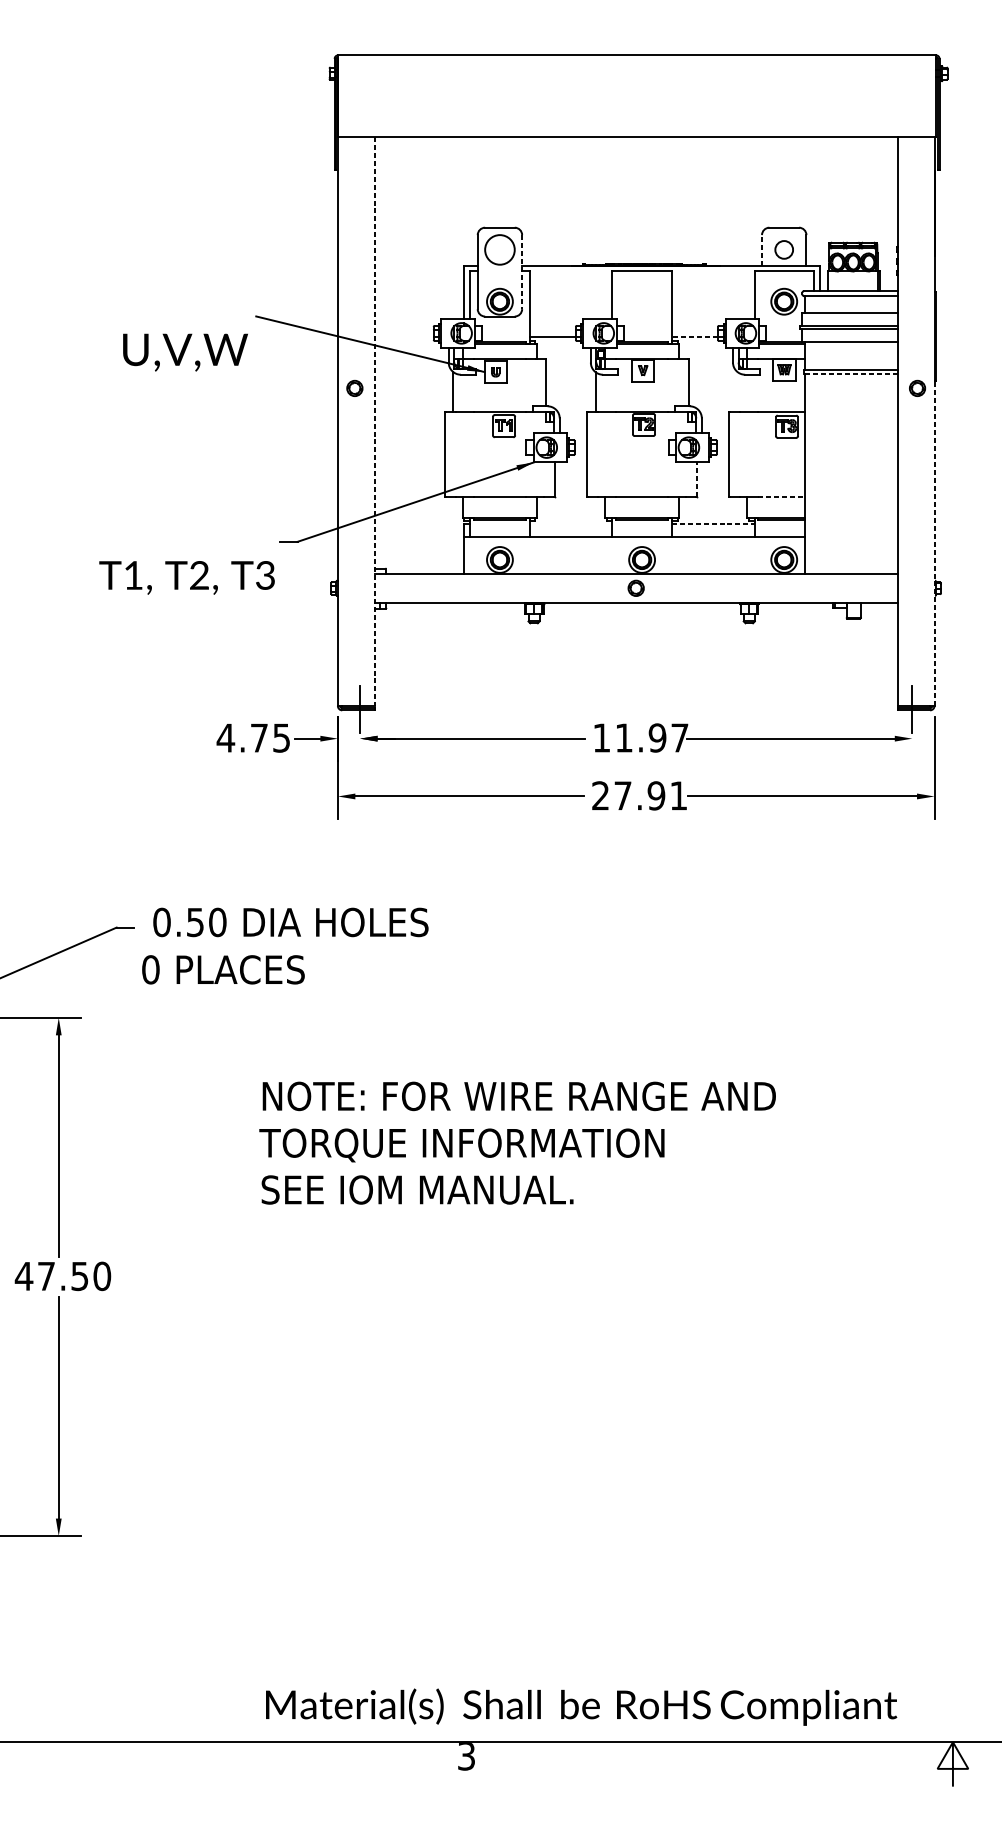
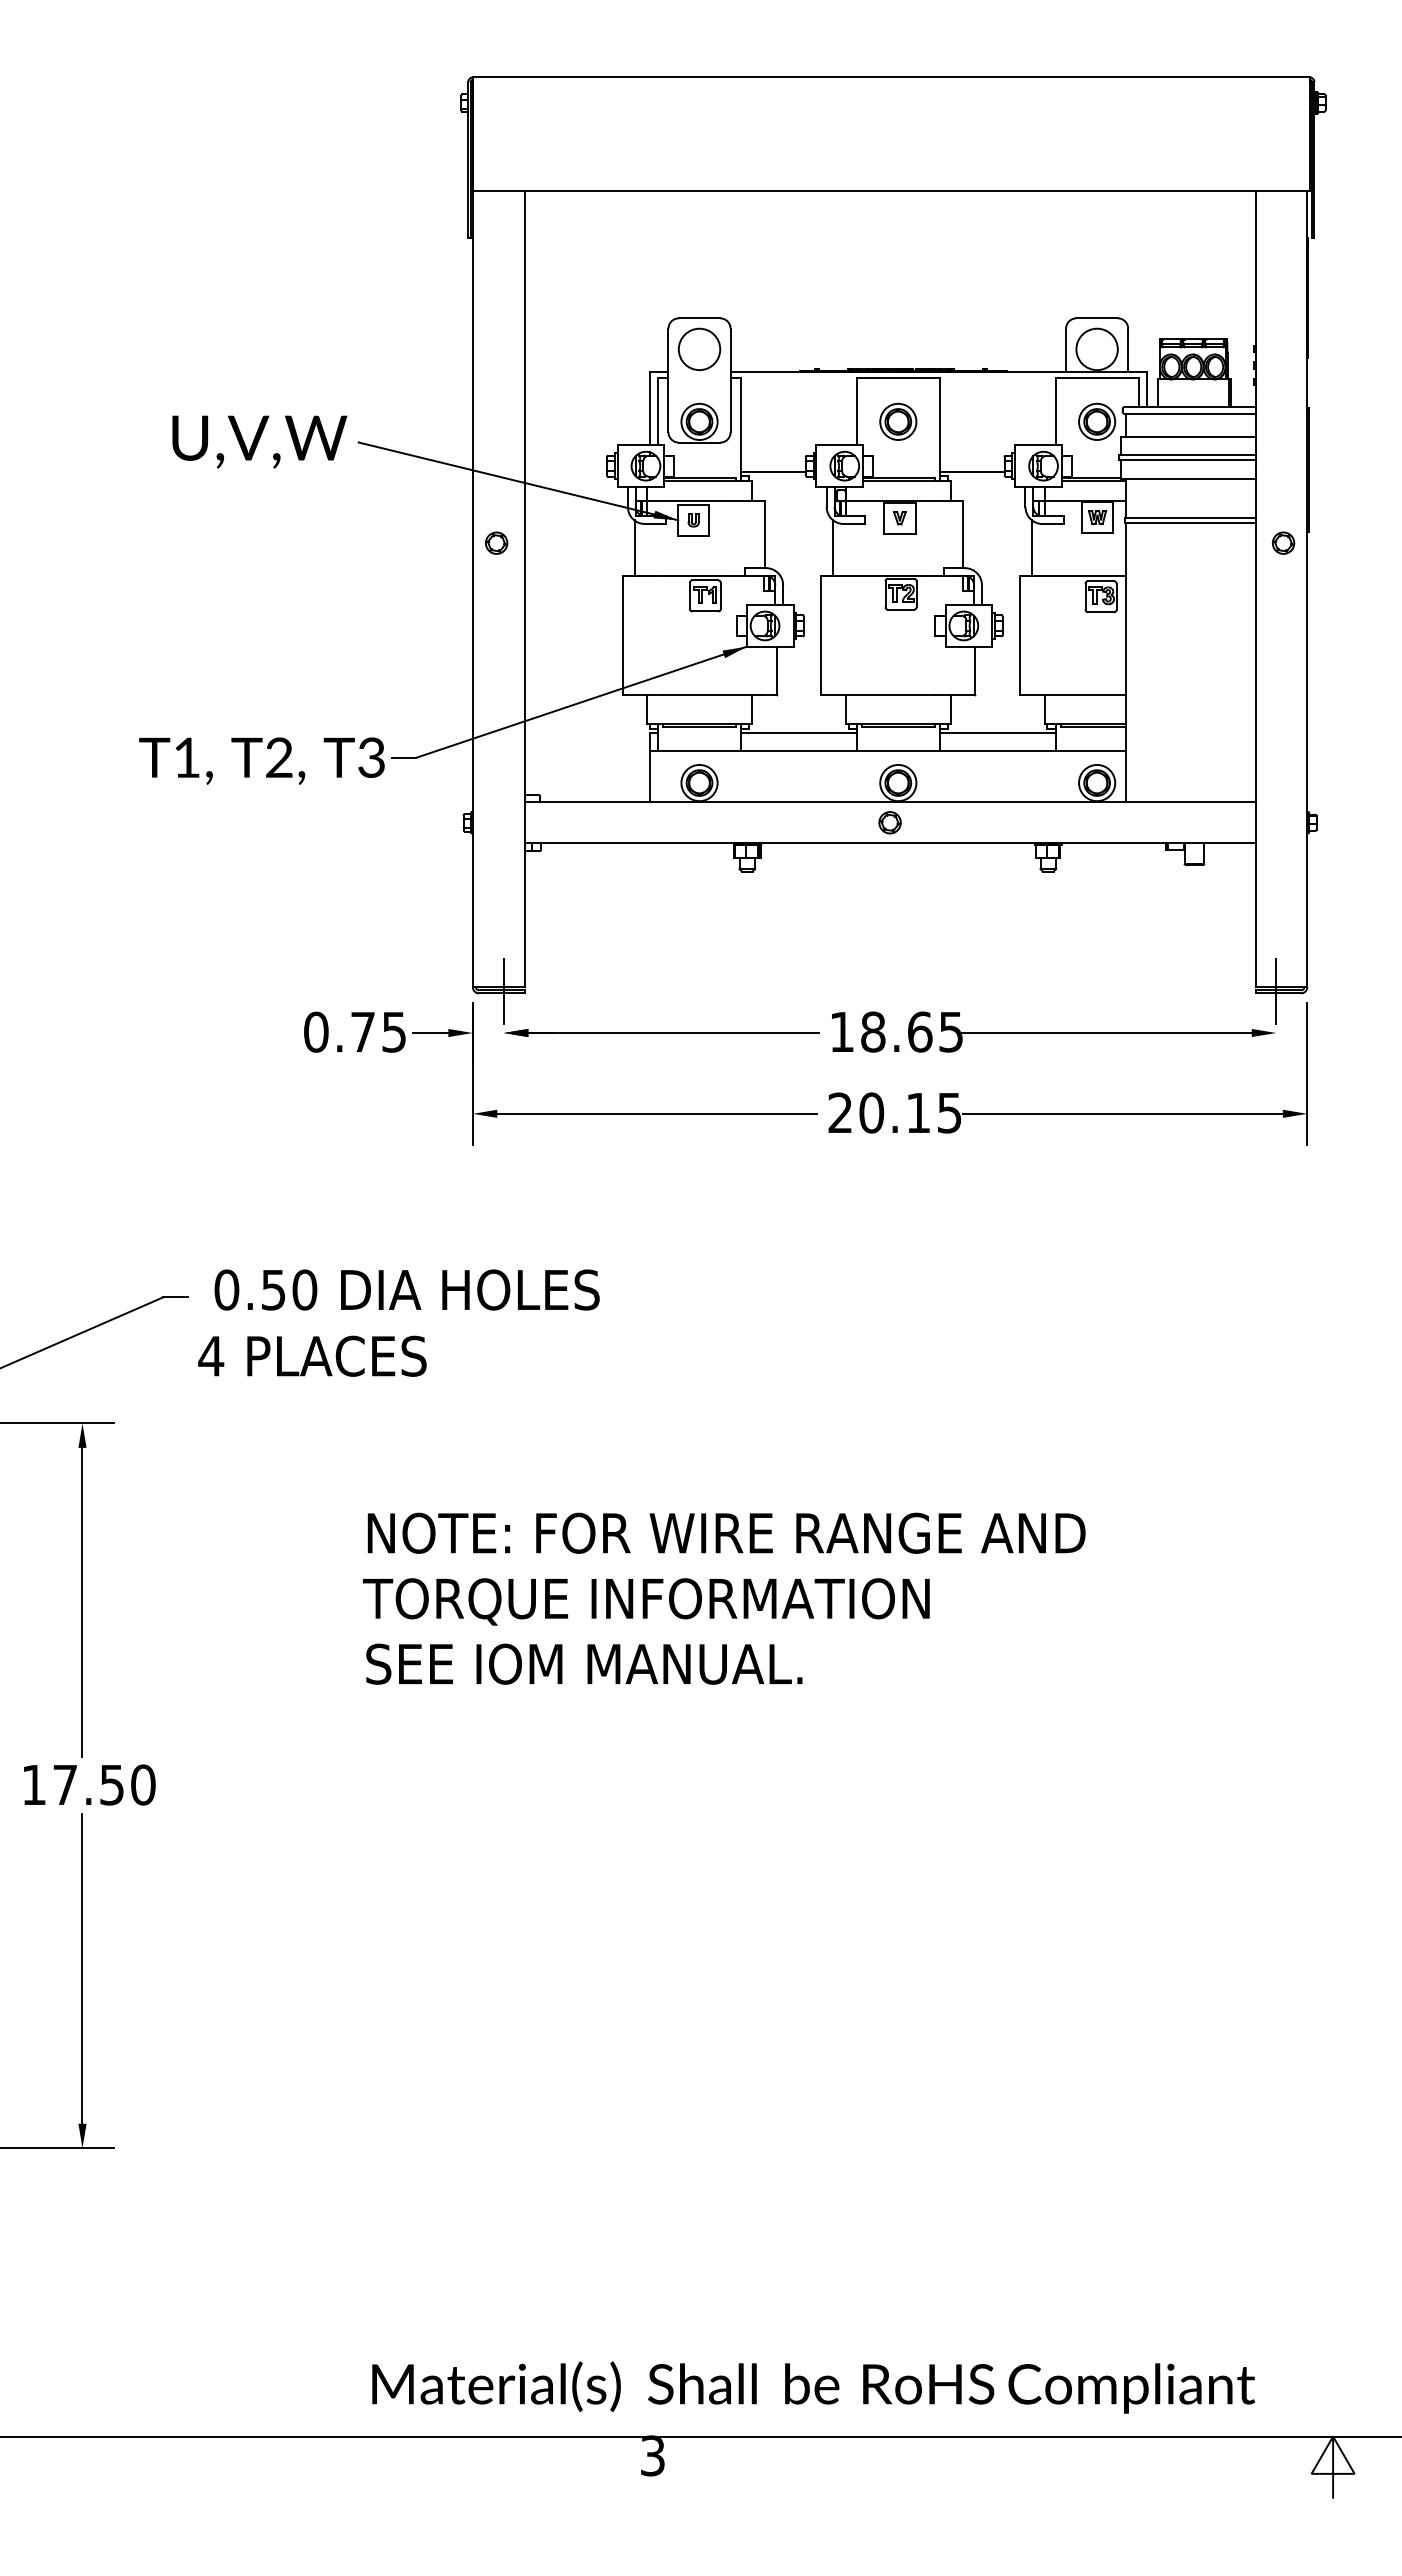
circle: (783, 249) -> (1096, 349), size x1.67
line: (762, 250) -> (1066, 350), dashed -> solid
line: (522, 272) -> (730, 380), dashed -> solid
part: (642, 301) -> (898, 421), added
line: (694, 337) -> (971, 471), dashed -> solid
text: (185, 352) -> (259, 441), moved
line: (850, 374) -> (1189, 523), dashed -> solid
line: (738, 391) -> (1032, 547), added
line: (374, 421) -> (524, 589), dashed -> solid
line: (697, 479) -> (975, 670), dashed -> solid
line: (781, 497) -> (1093, 695), dashed -> solid
line: (570, 524) -> (798, 733), added
line: (712, 524) -> (997, 733), dashed -> solid
line: (934, 543) -> (1307, 759), dashed -> solid
text: (186, 577) -> (261, 760), moved
text: (226, 737) -> (316, 1031), 4.75 -> 0.75
text: (651, 737) -> (911, 1031), 11.97 -> 18.65
text: (650, 795) -> (910, 1112), 27.91 -> 20.15
text: (151, 969) -> (211, 1355), 0 -> 4
text: (23, 1275) -> (33, 1784), 47.50 -> 17.50

